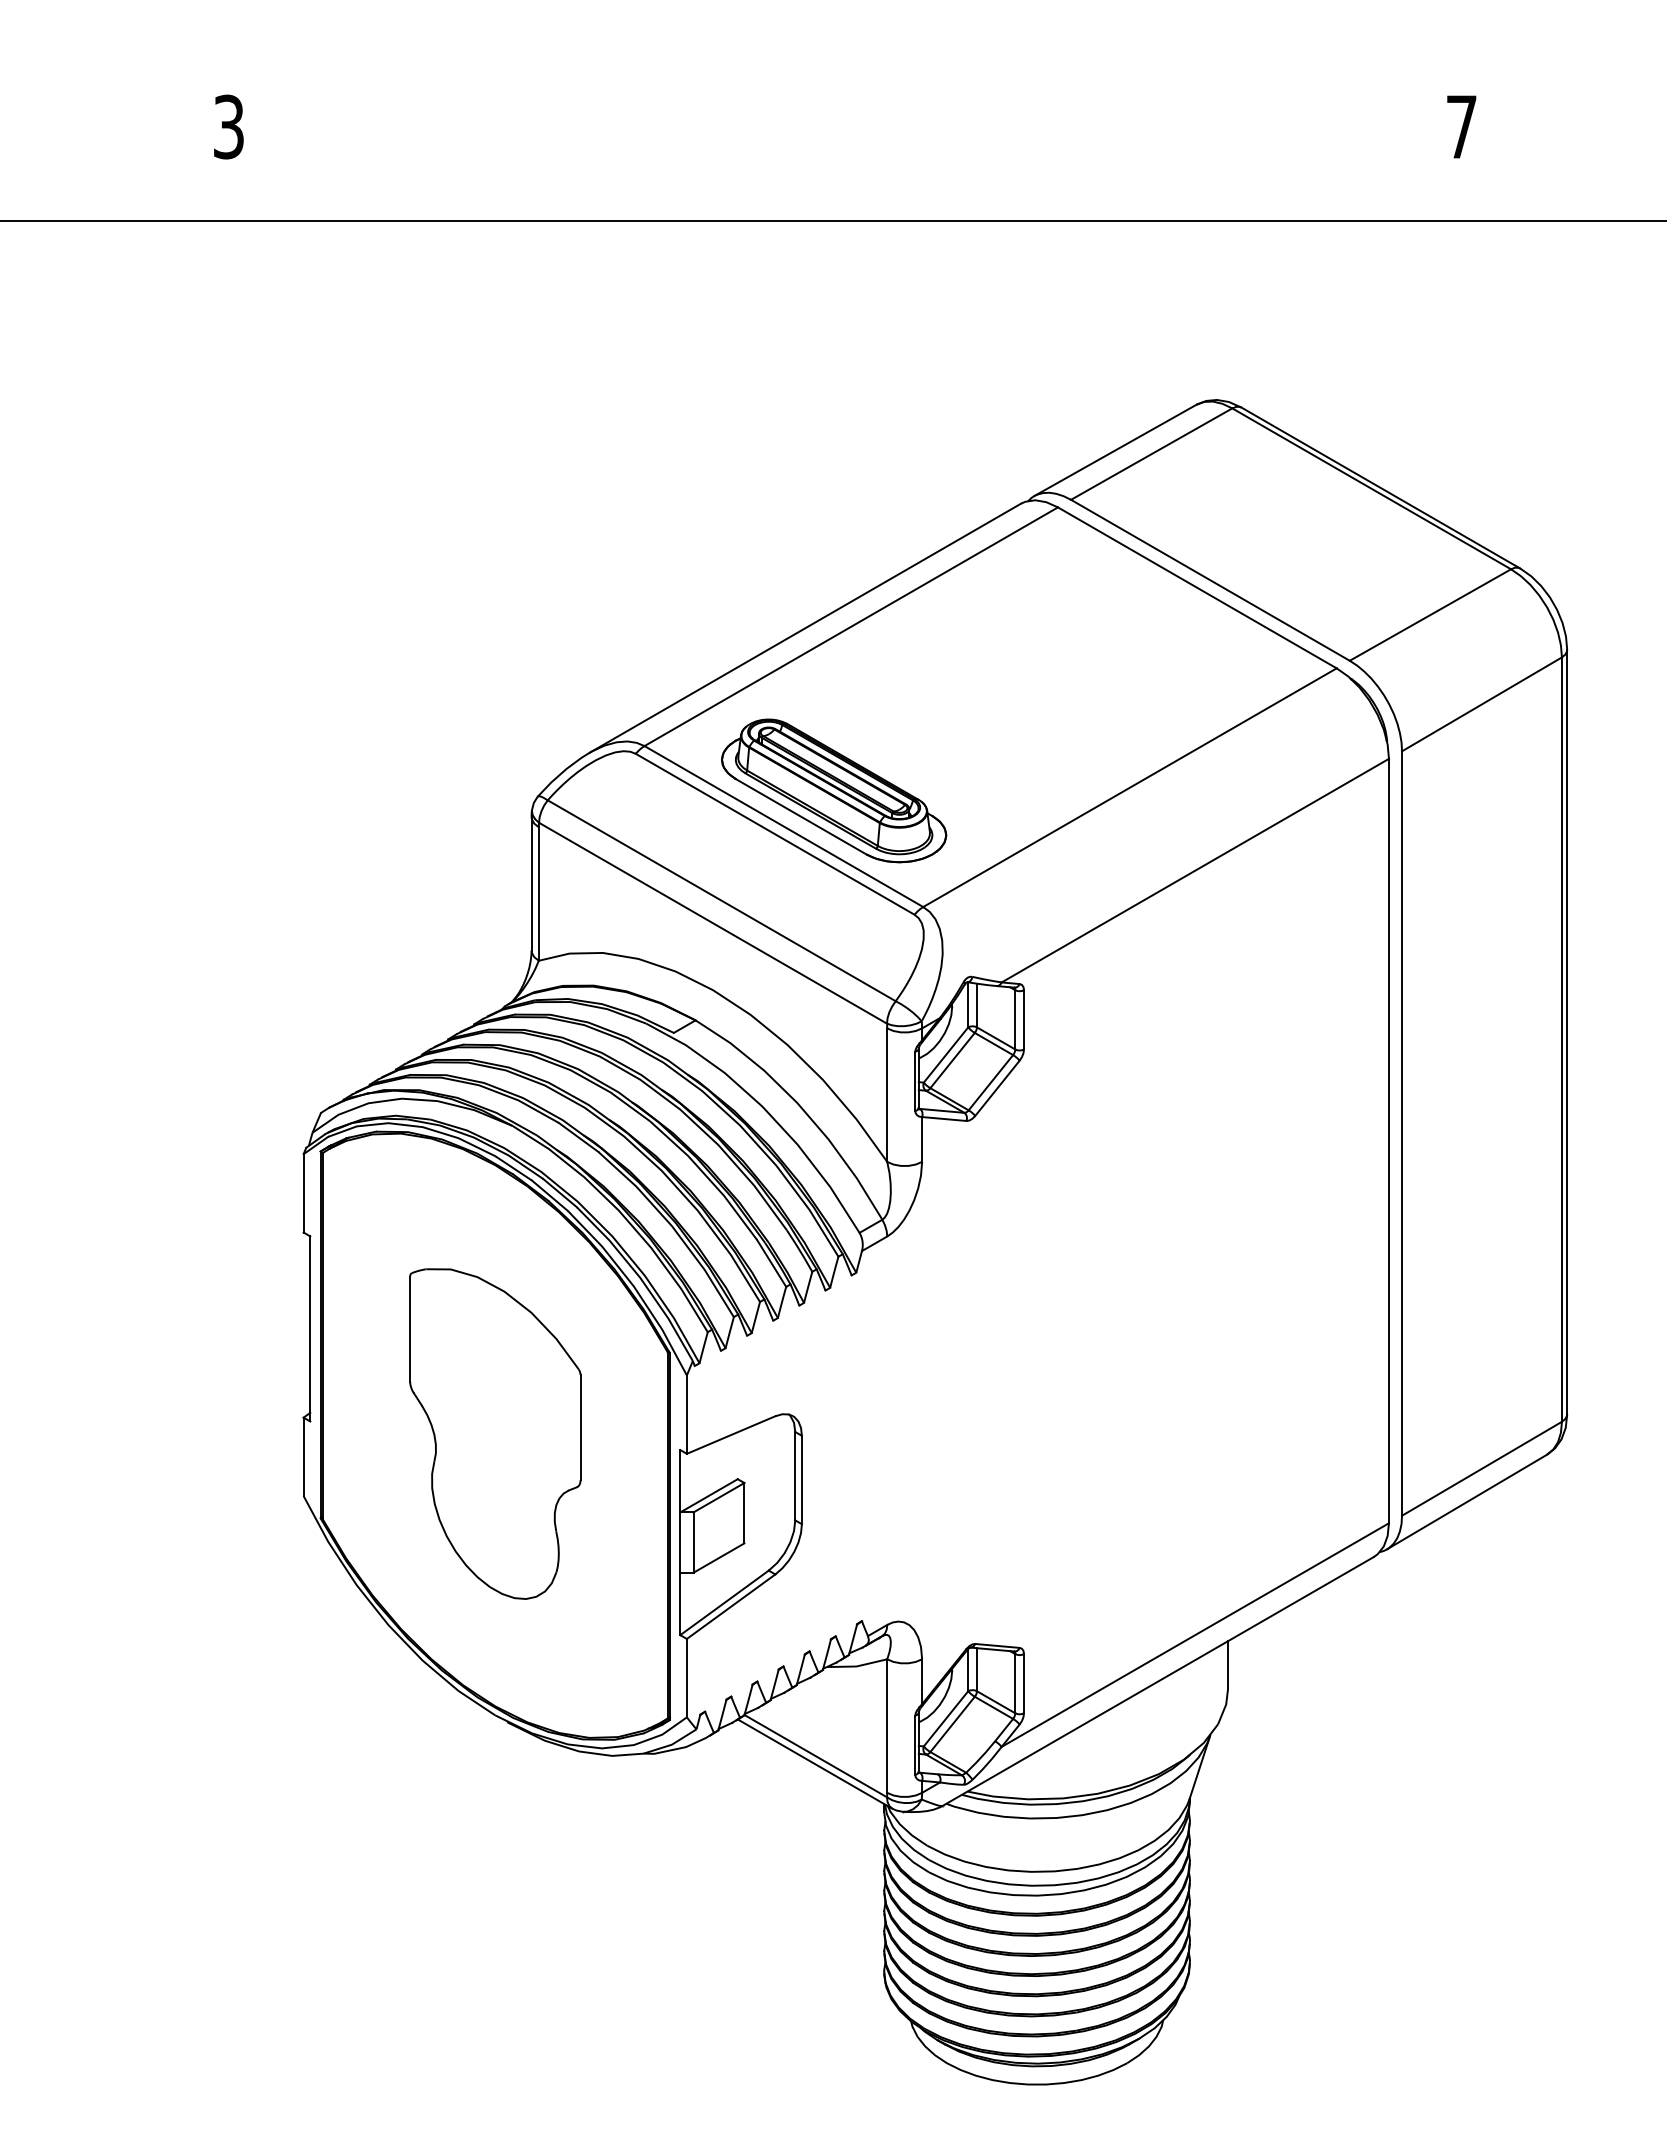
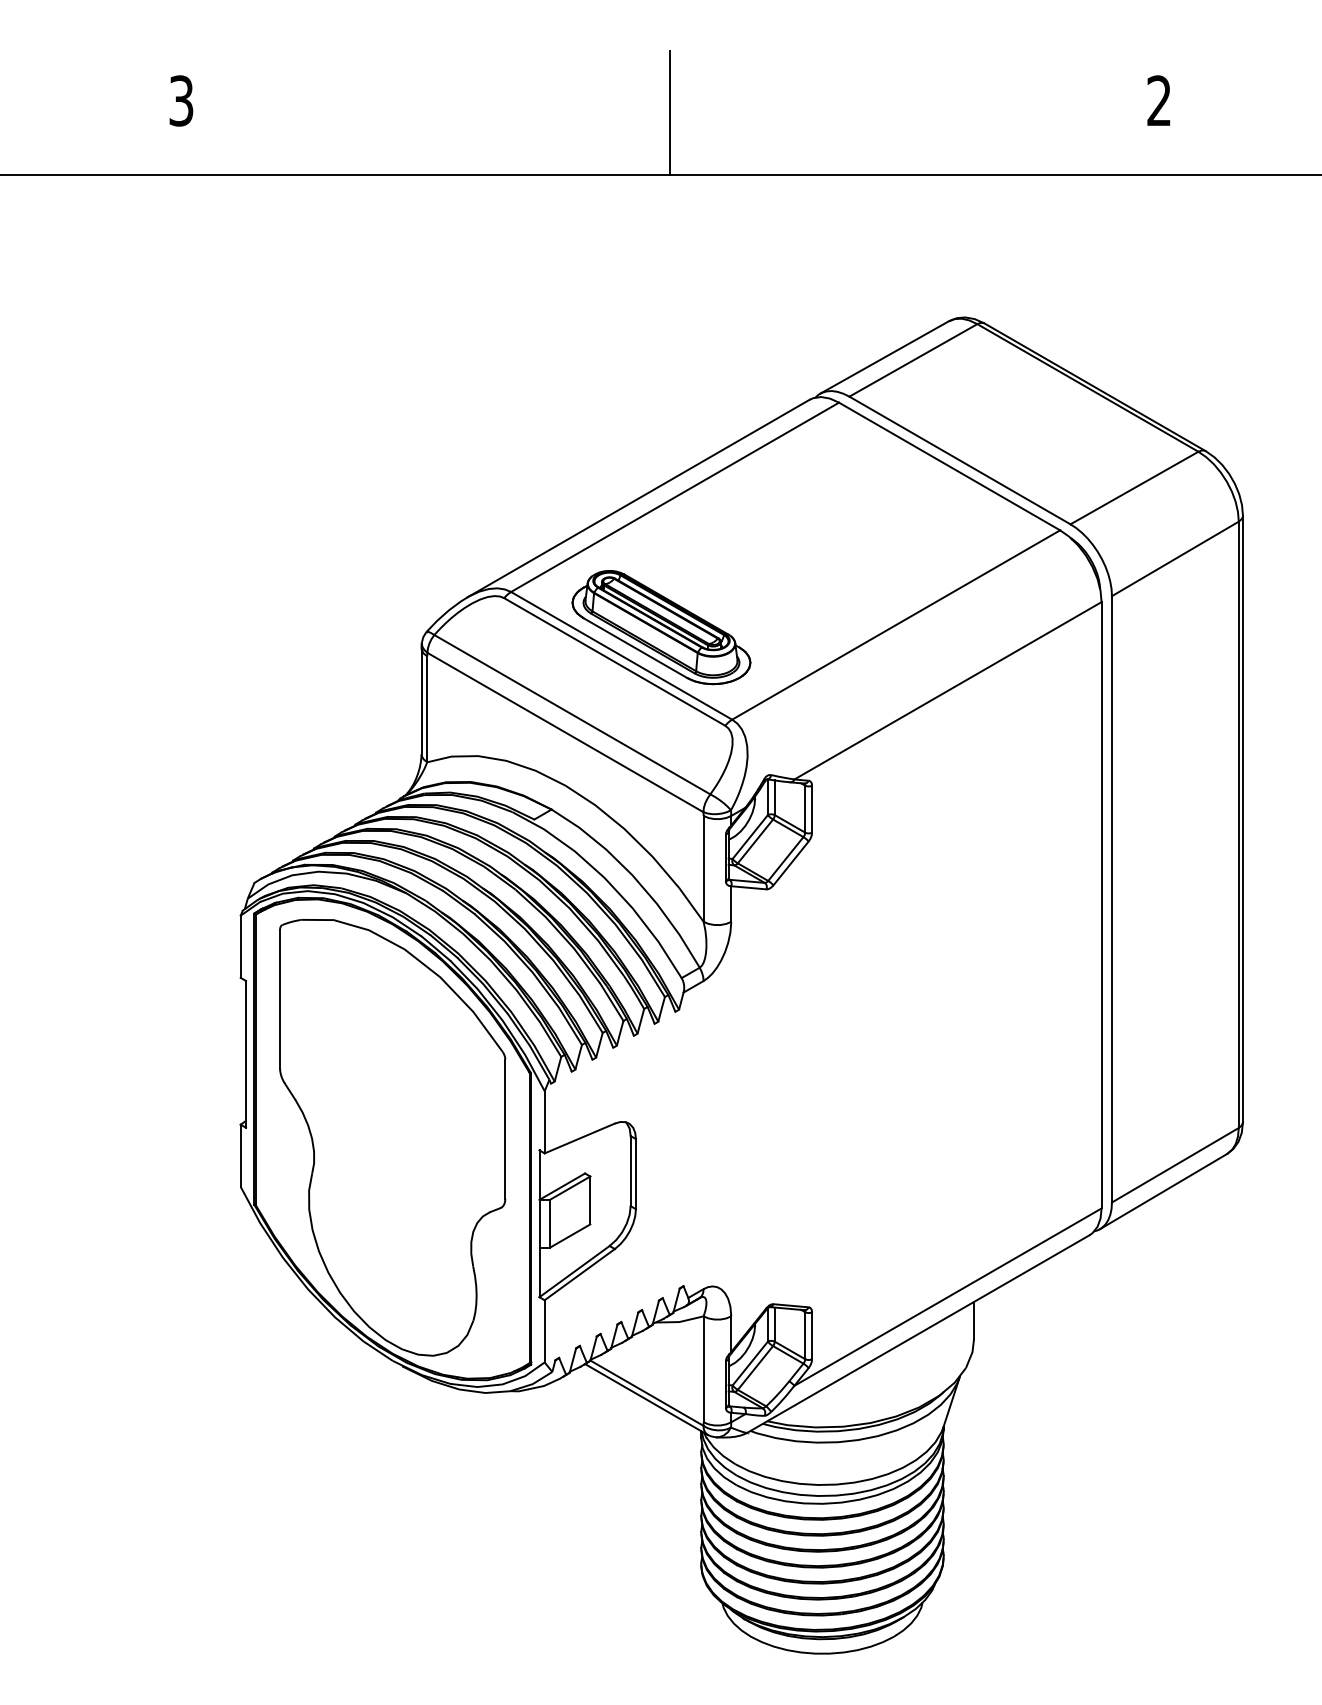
text: (1461, 126) -> (1159, 100), 7 -> 2
line: (845, 142) -> (670, 113), added
part: (495, 1433) -> (392, 1137), size x1.67

